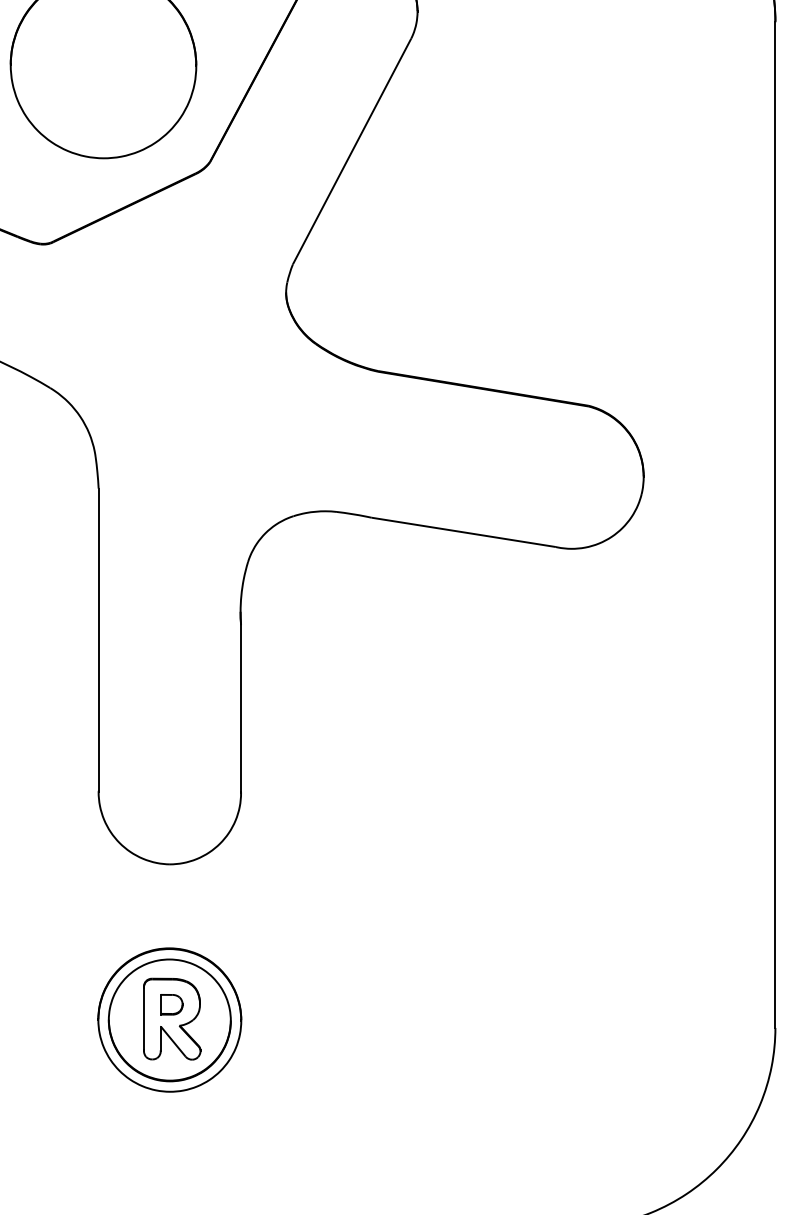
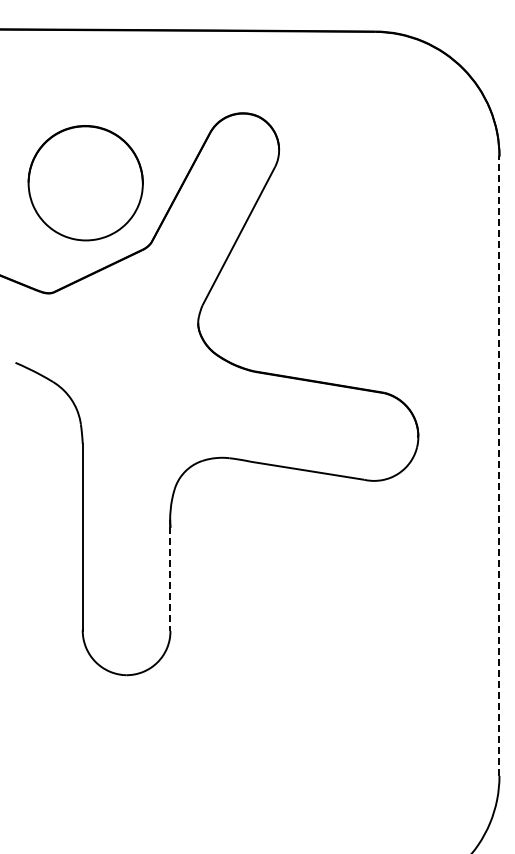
line: (775, 525) -> (499, 466), solid -> dashed
line: (241, 708) -> (170, 579), solid -> dashed
part: (169, 1020) -> (126, 771), removed

